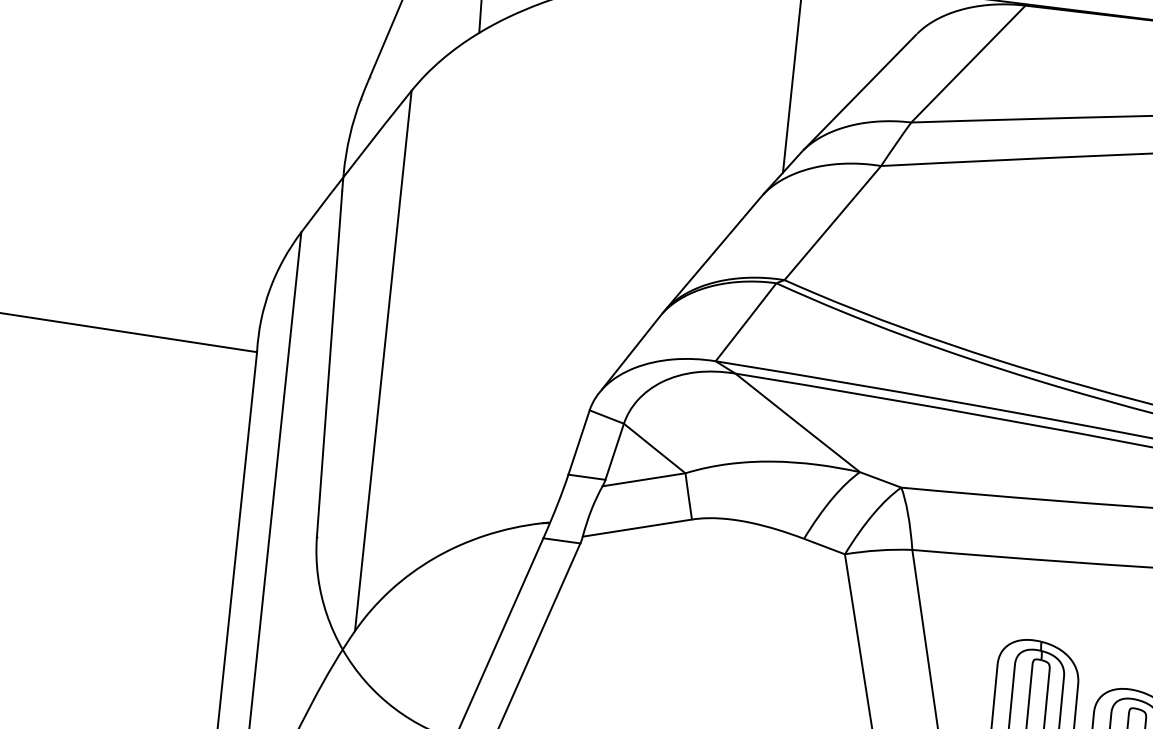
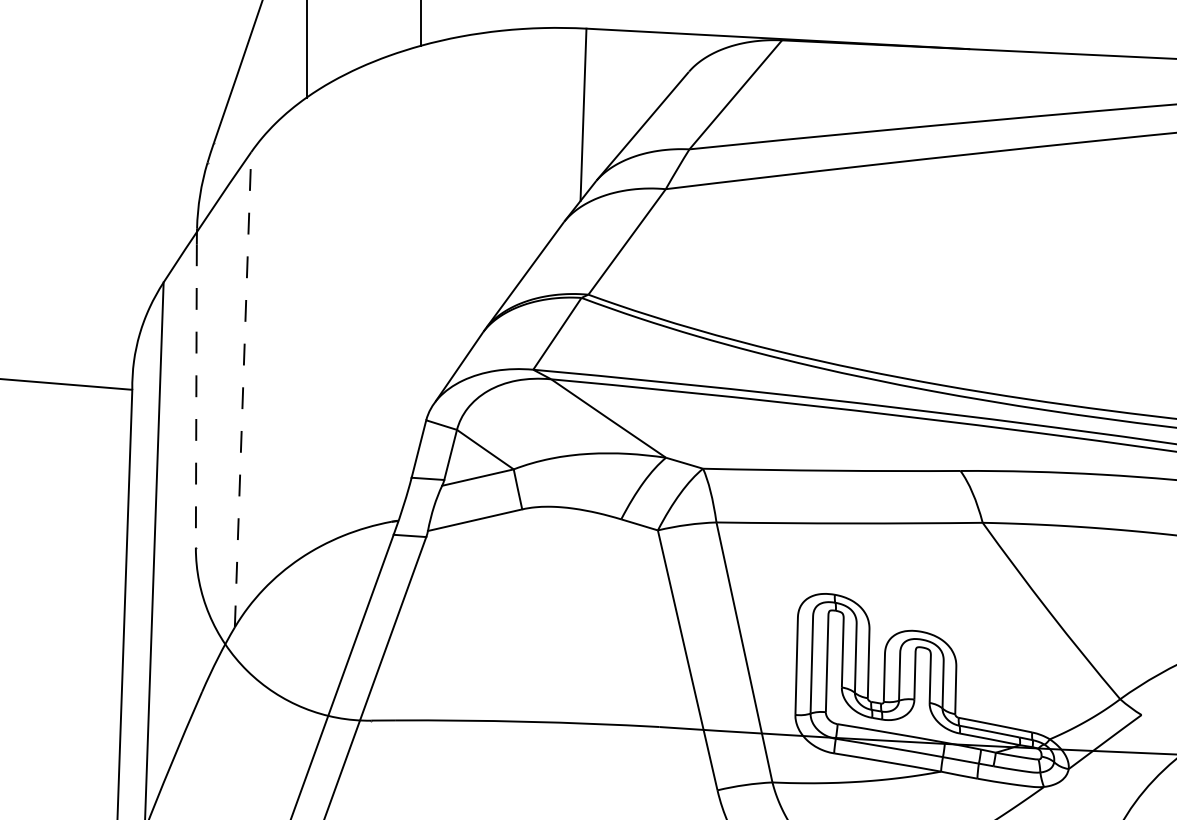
line: (383, 360) -> (243, 389), solid -> dashed
line: (329, 363) -> (196, 395), solid -> dashed

